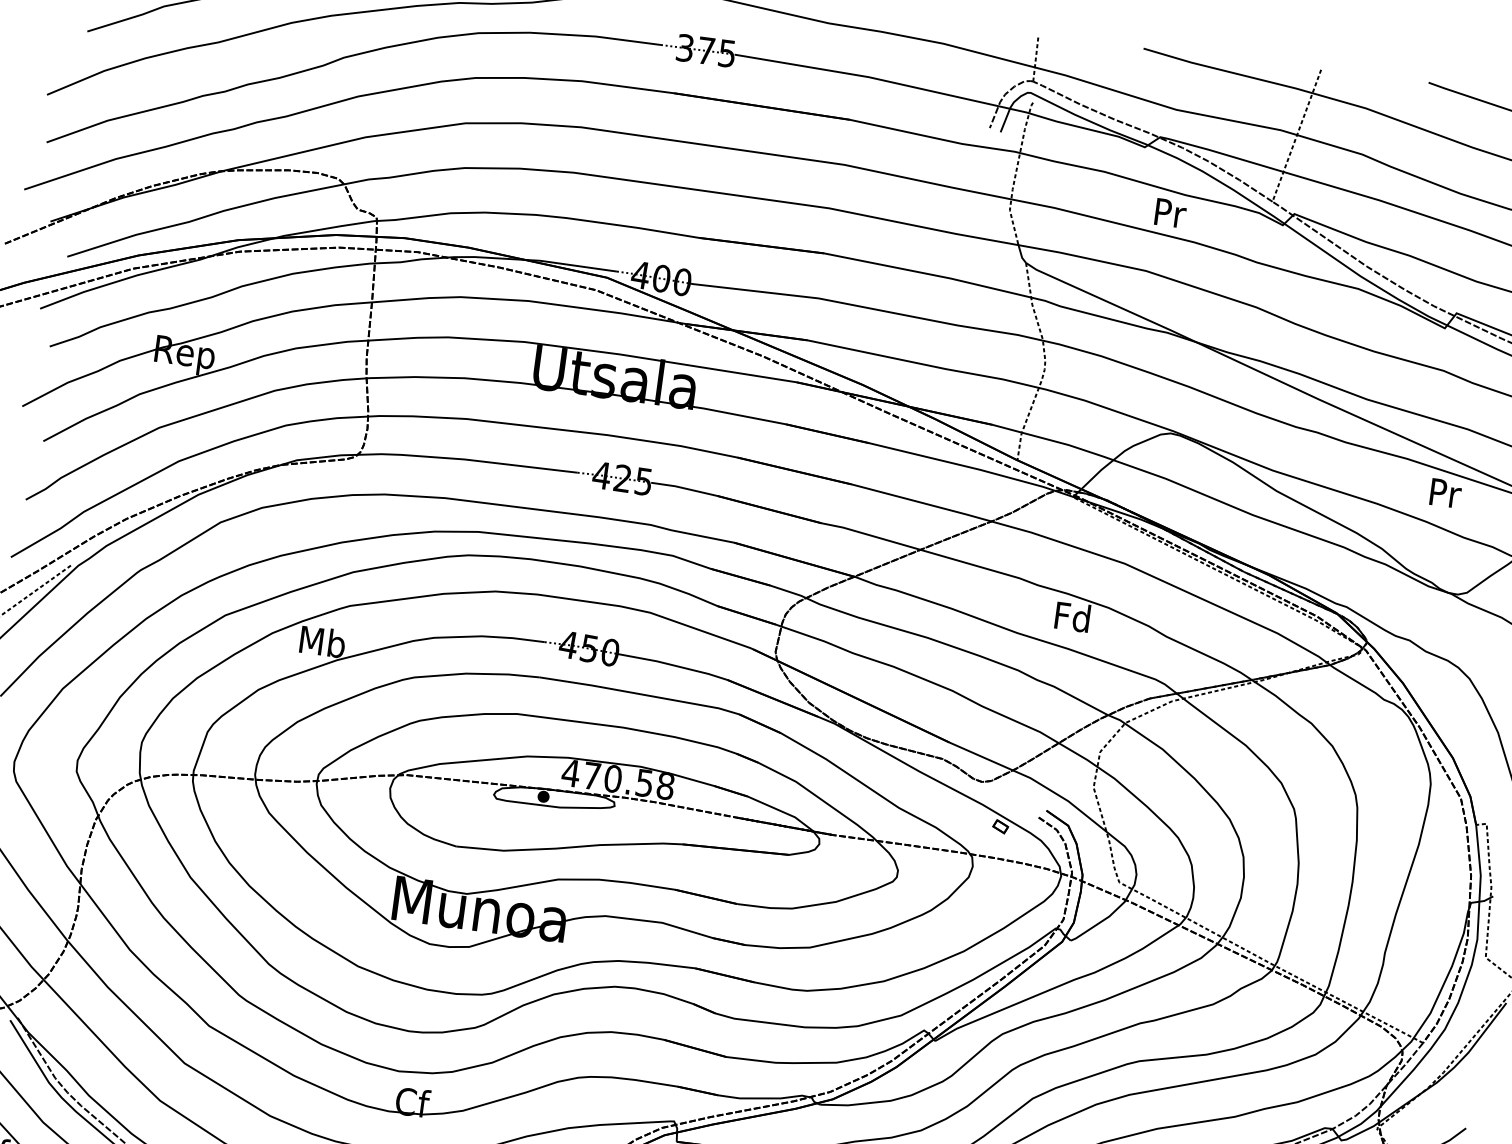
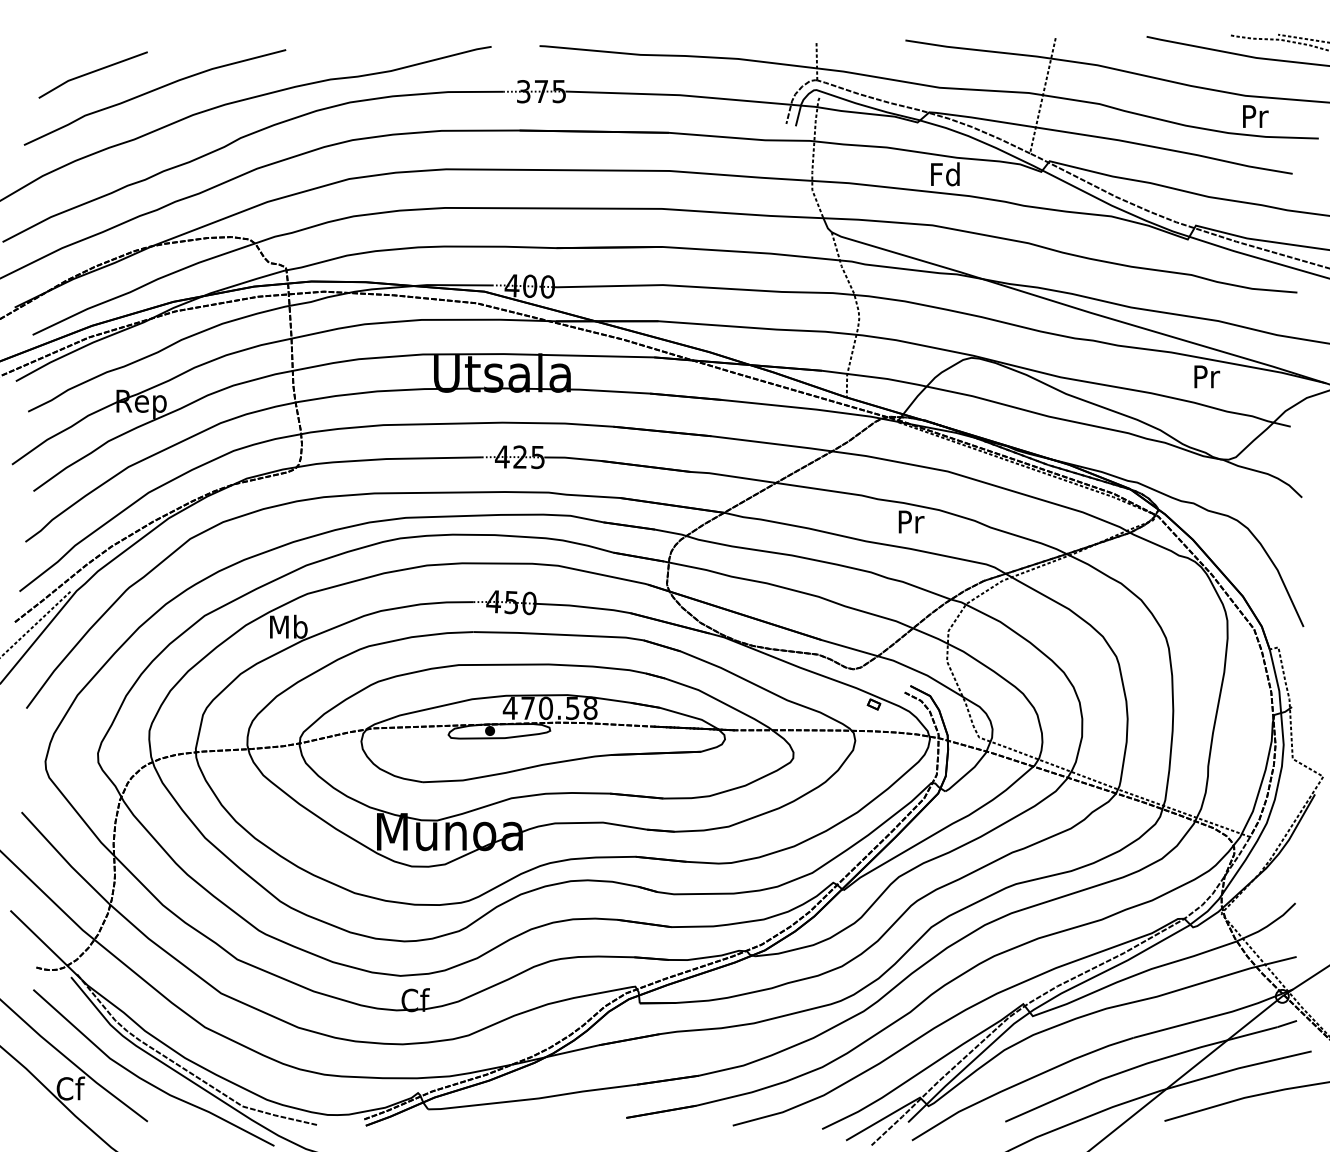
text: (1169, 213) -> (945, 174), Pr -> Fd
text: (1072, 616) -> (910, 521), Fd -> Pr

